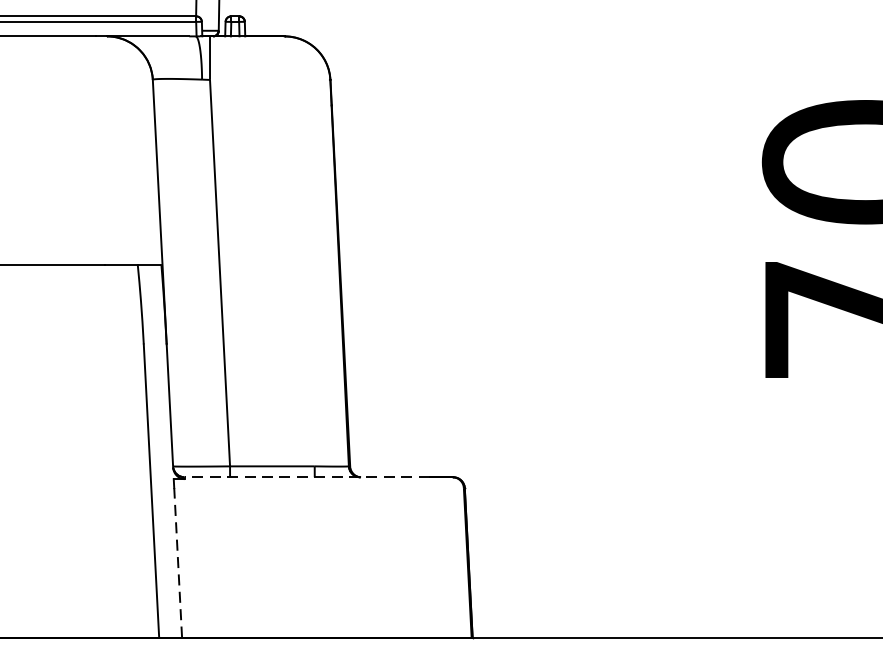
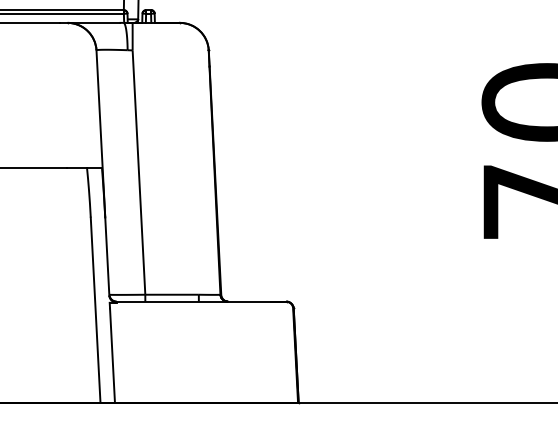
line: (306, 477) -> (193, 301), dashed -> solid
line: (178, 562) -> (112, 355), dashed -> solid

